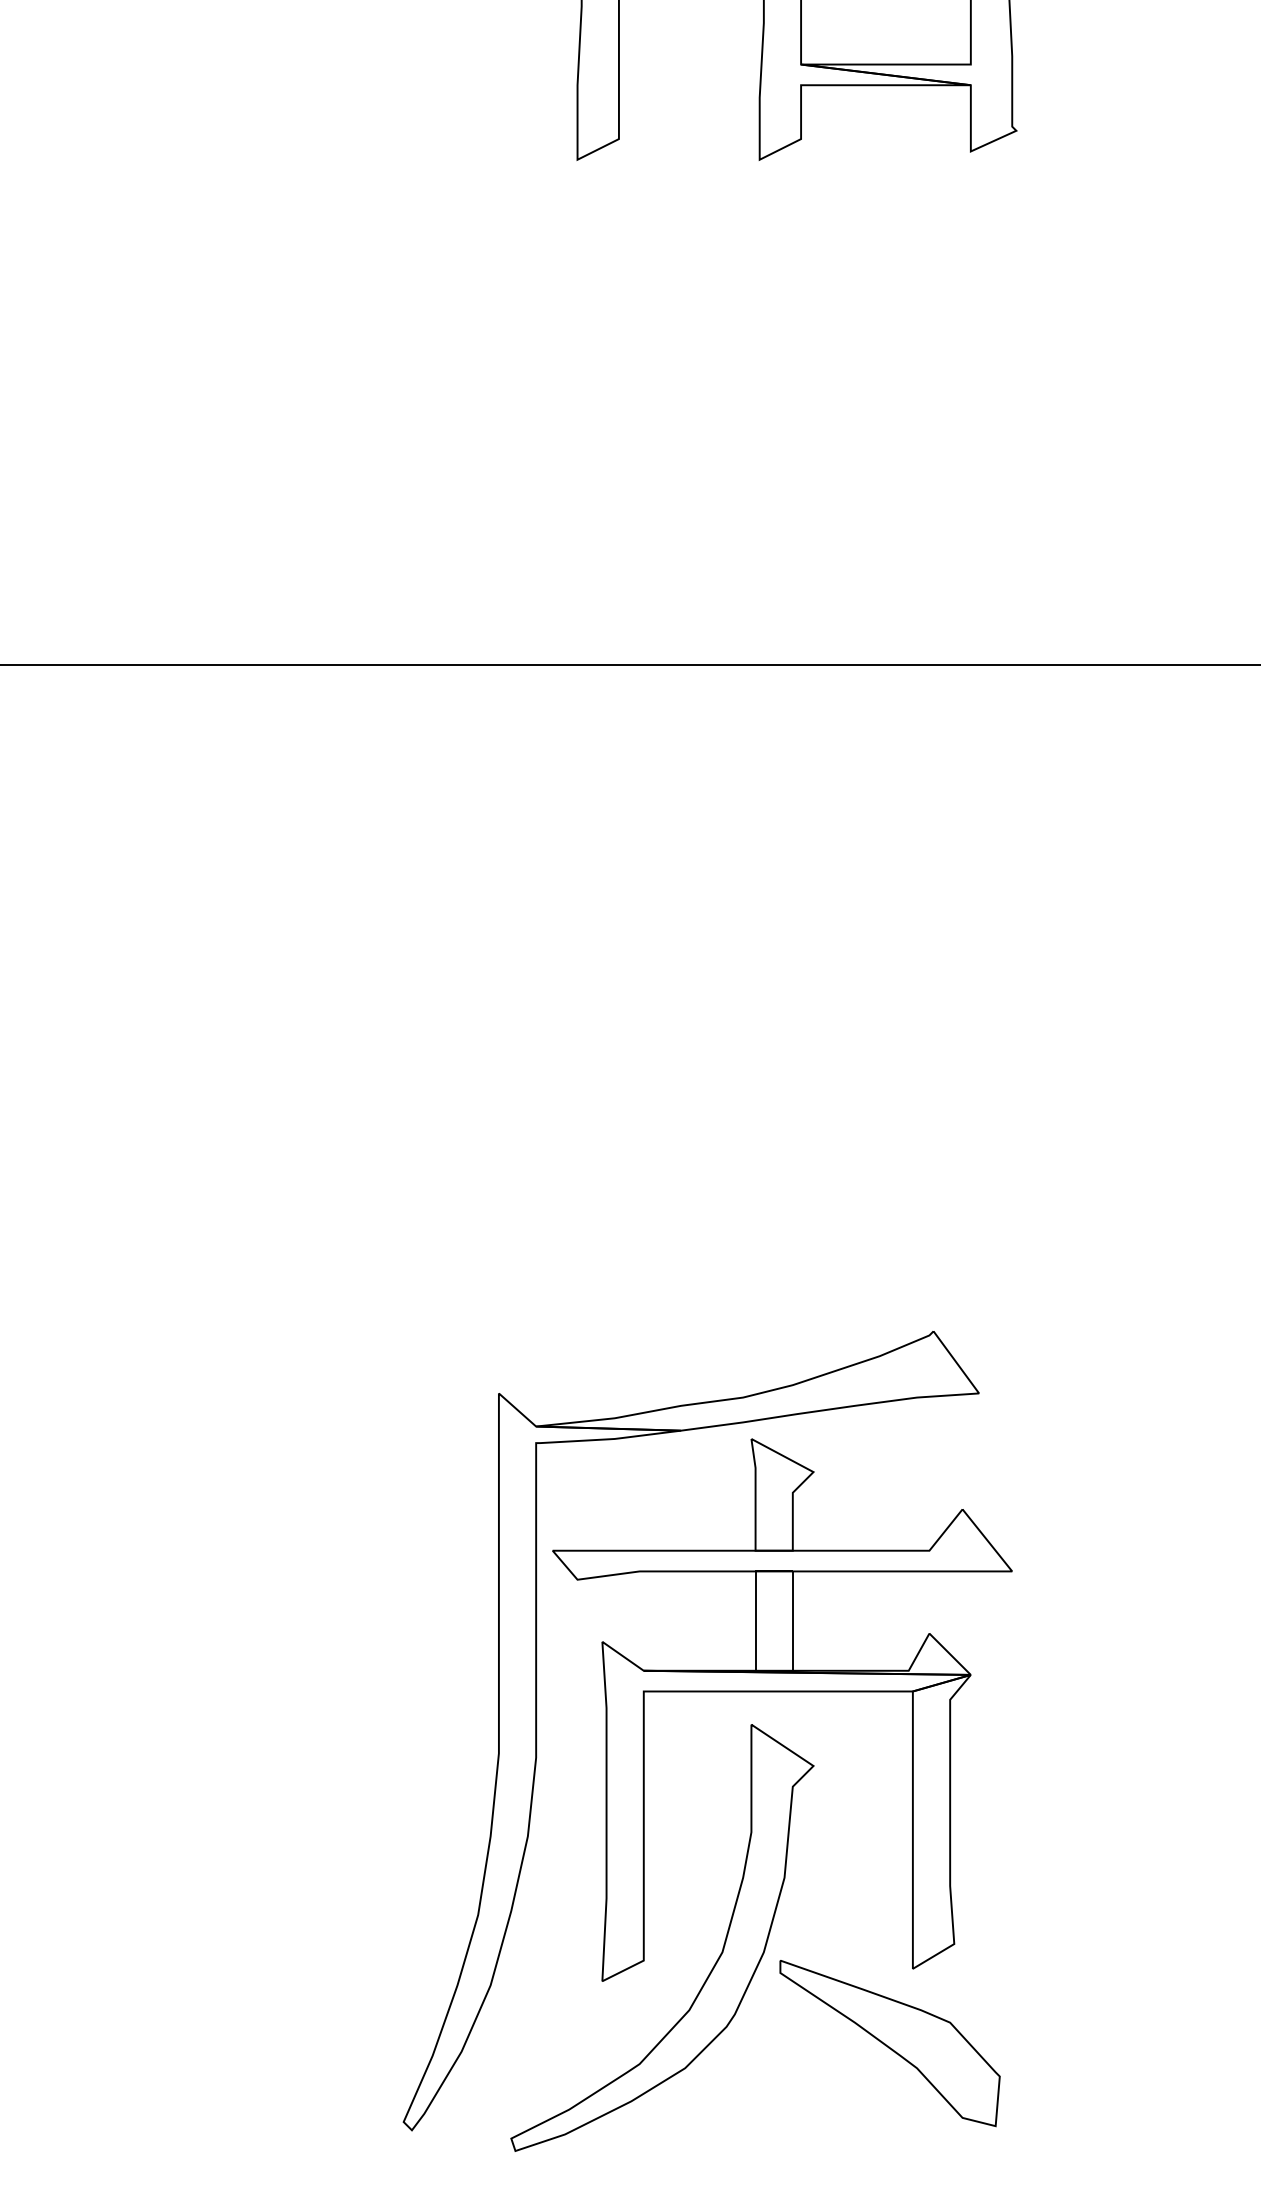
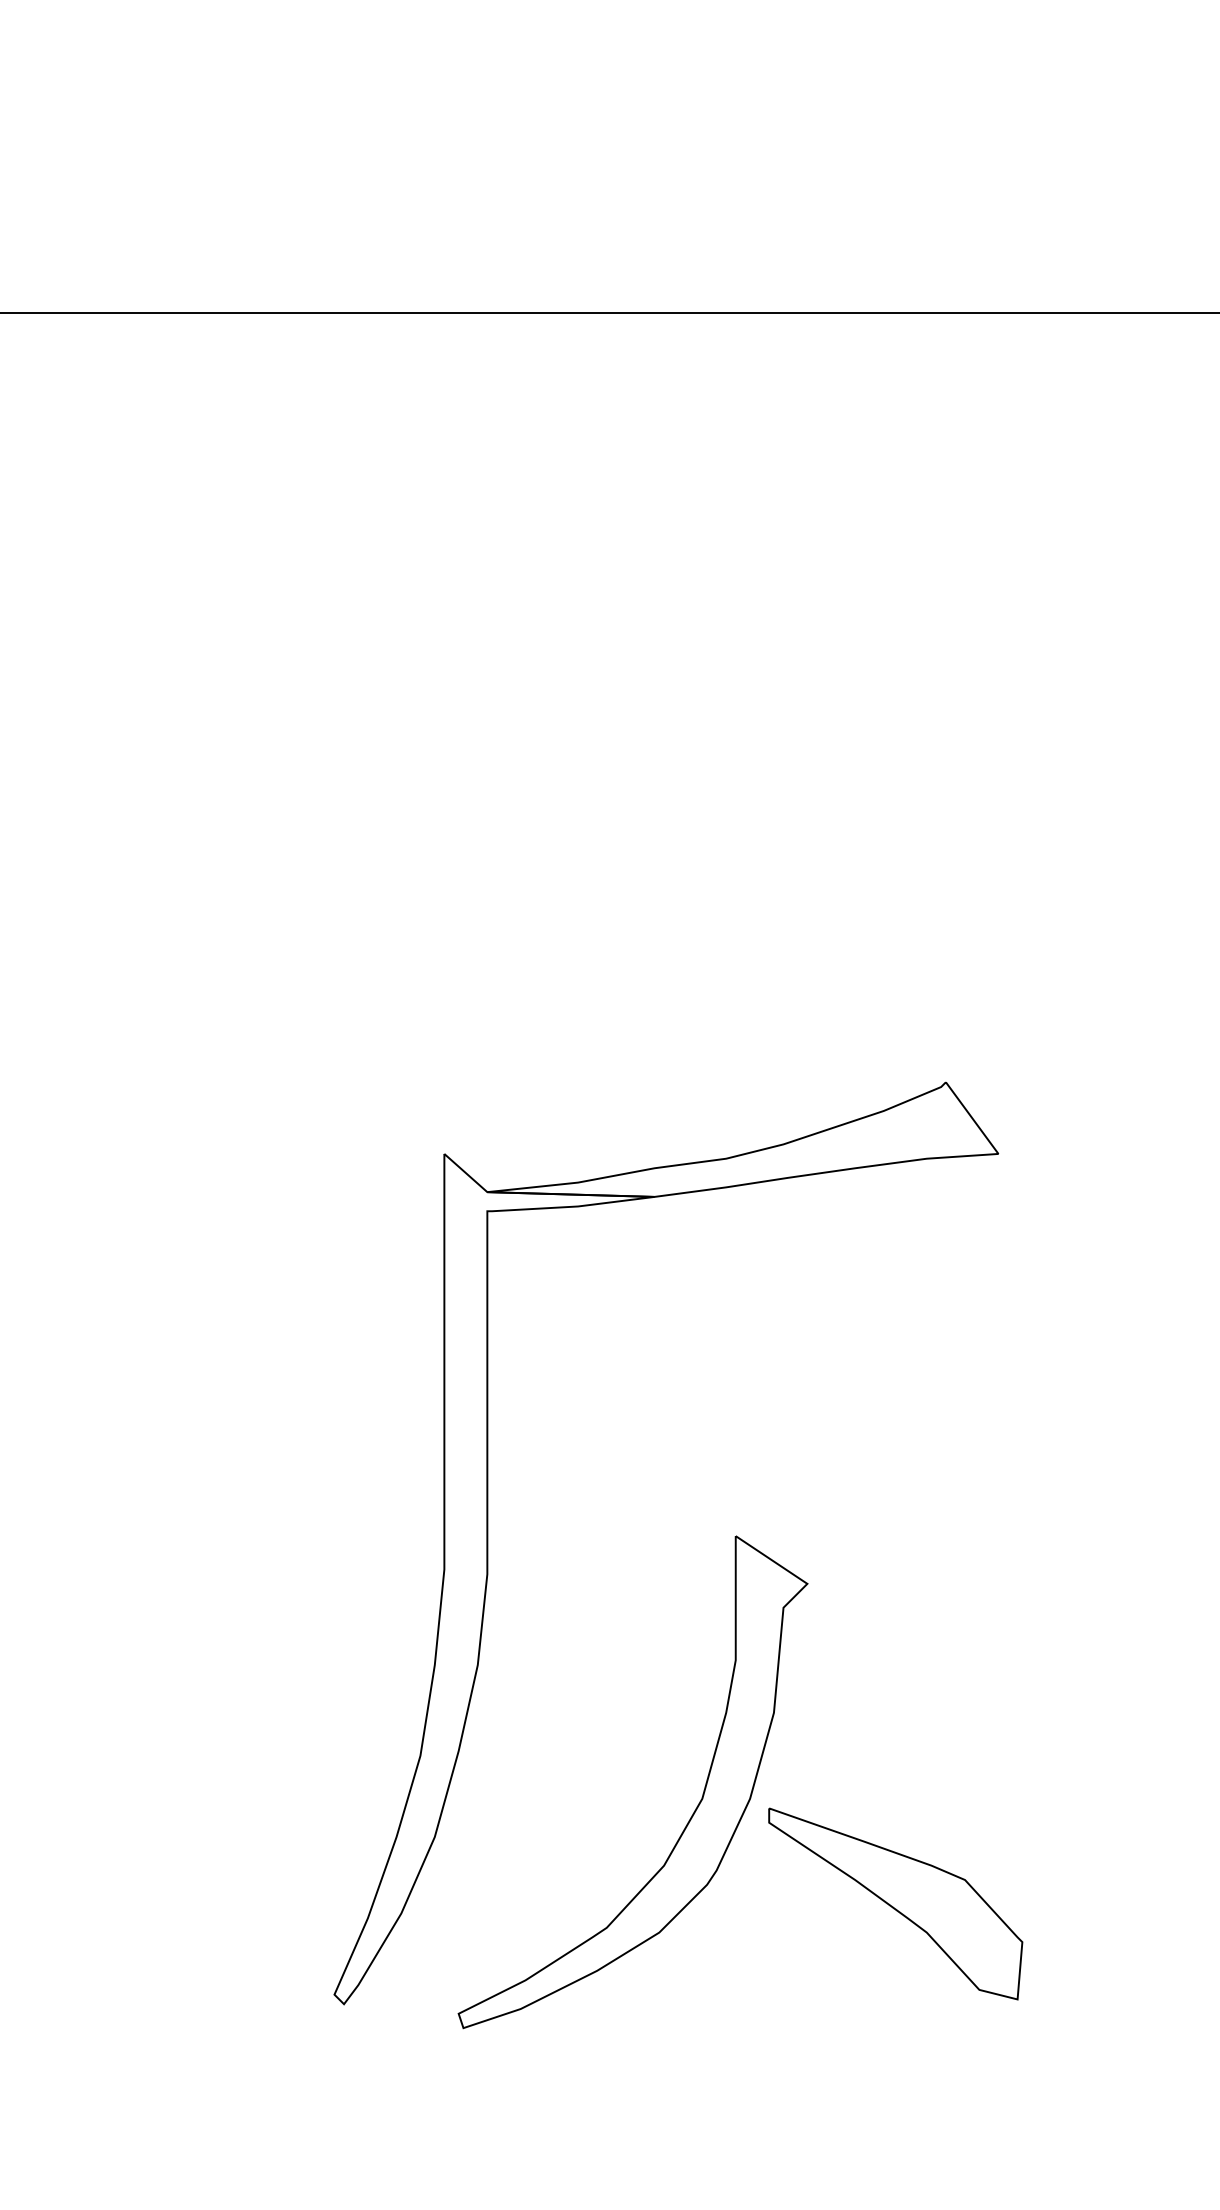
part: (782, 1692) -> (771, 1499), removed

